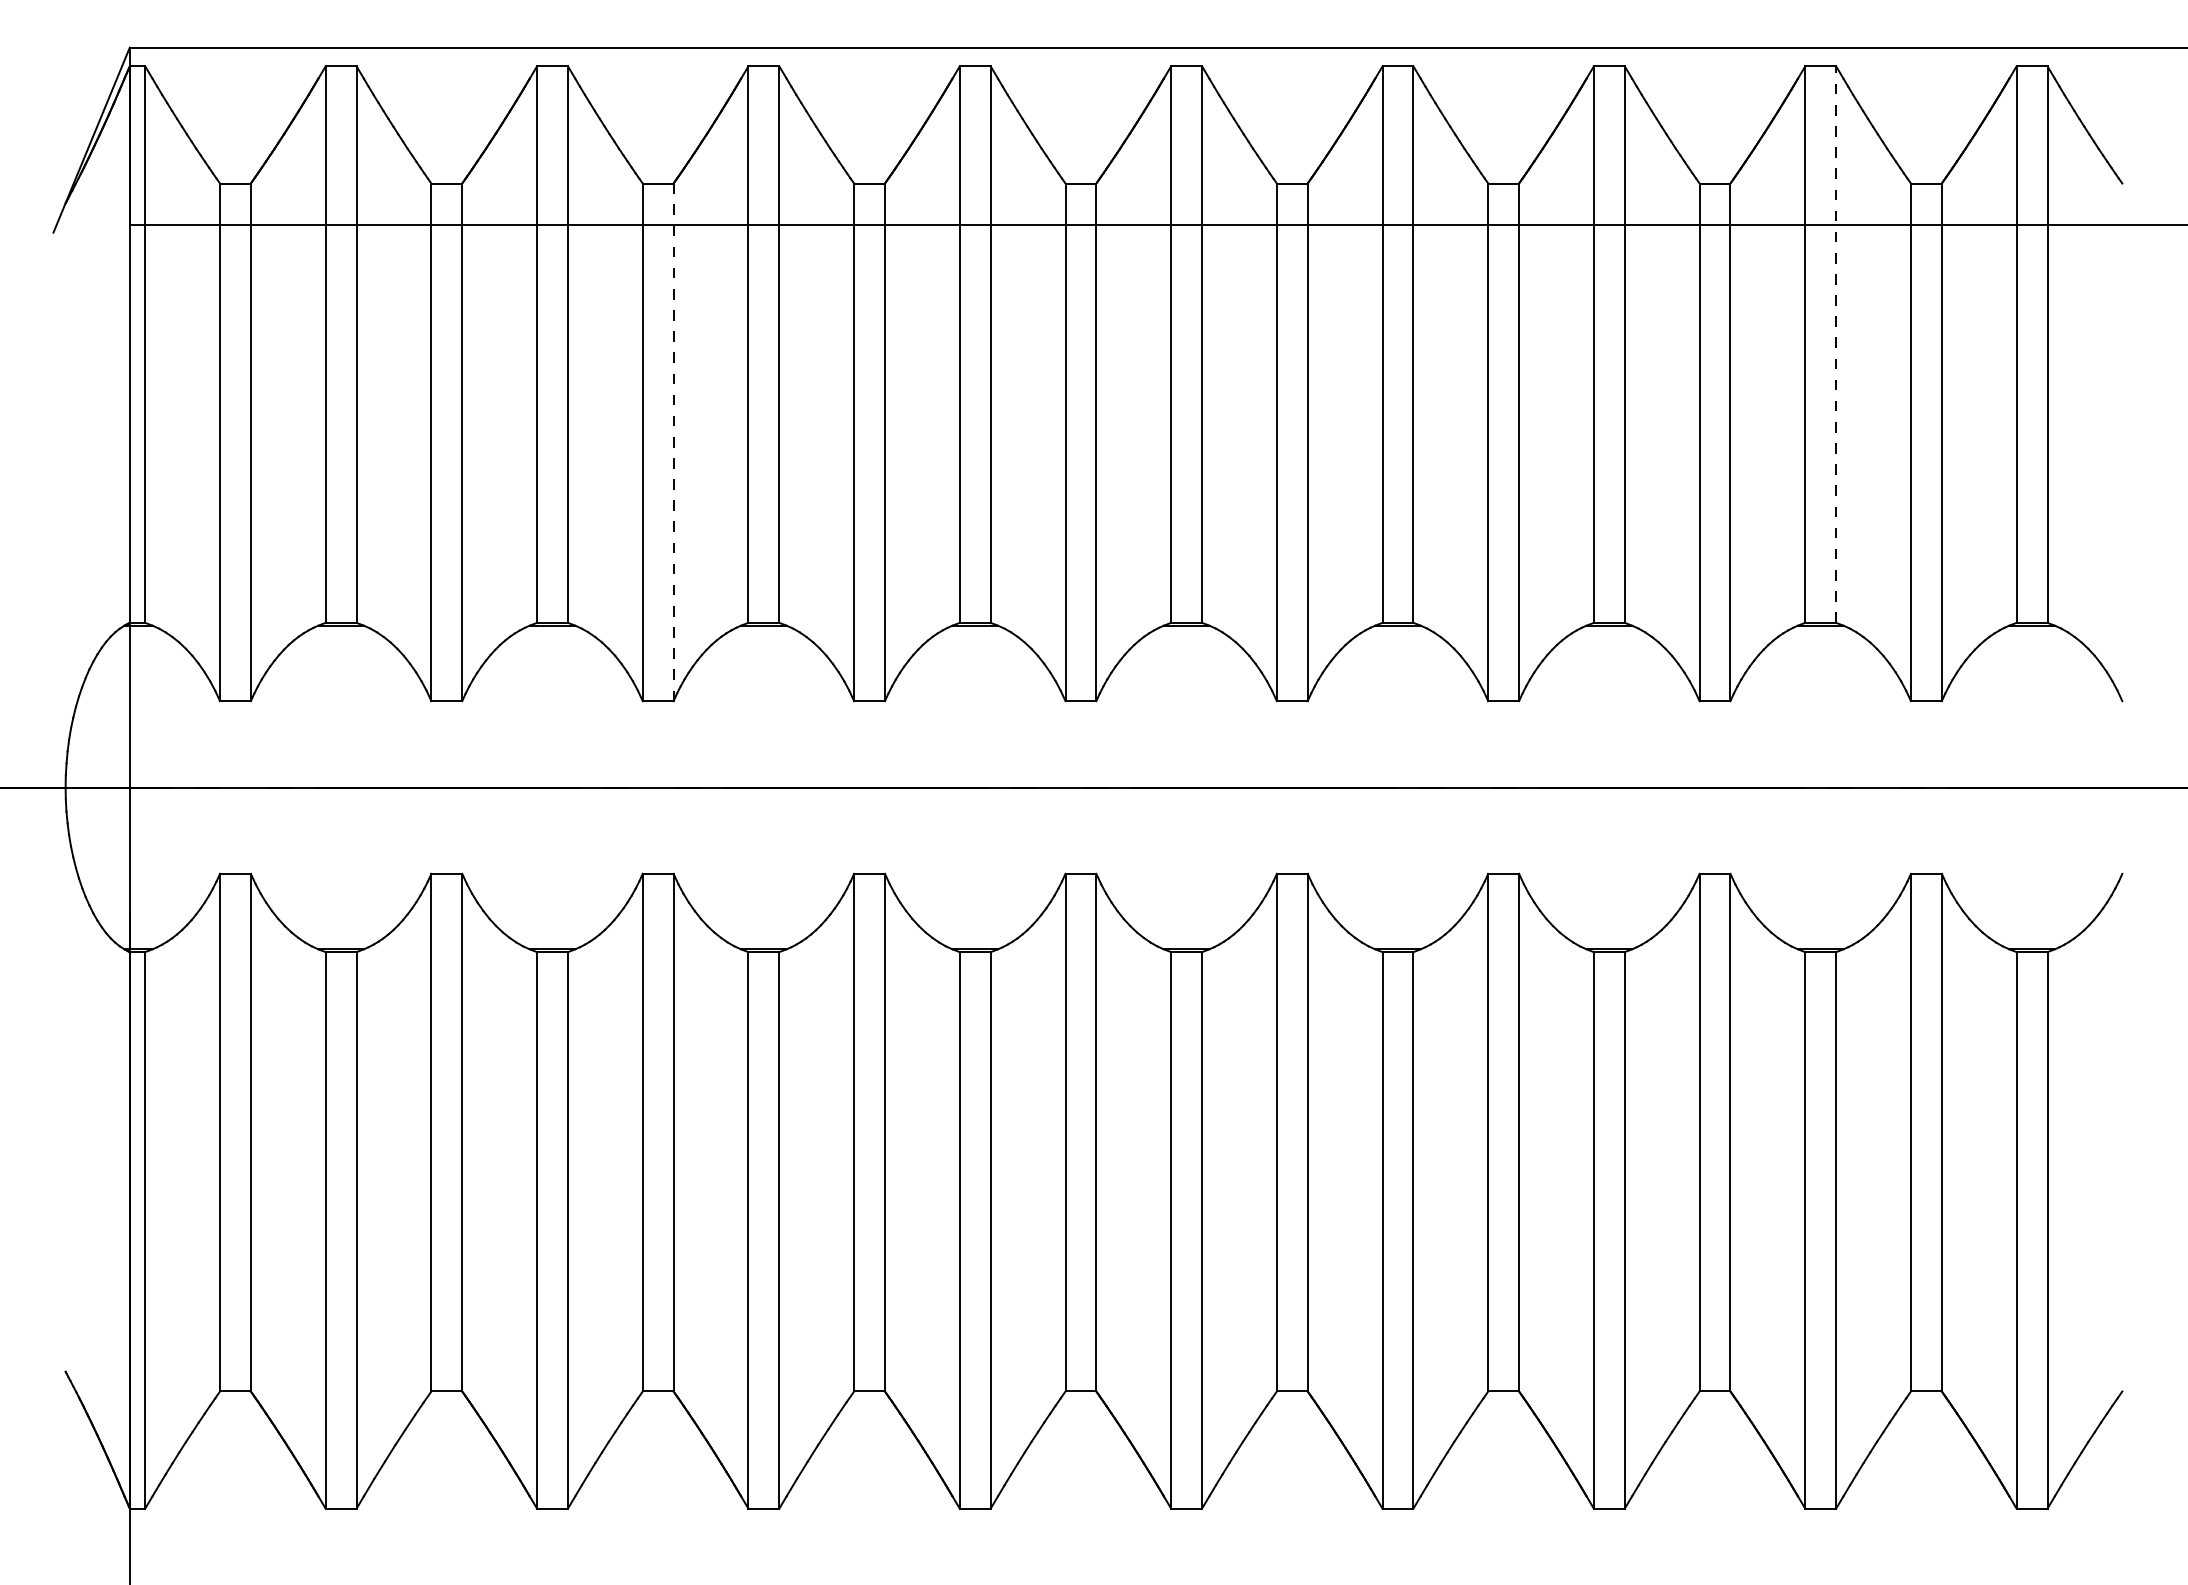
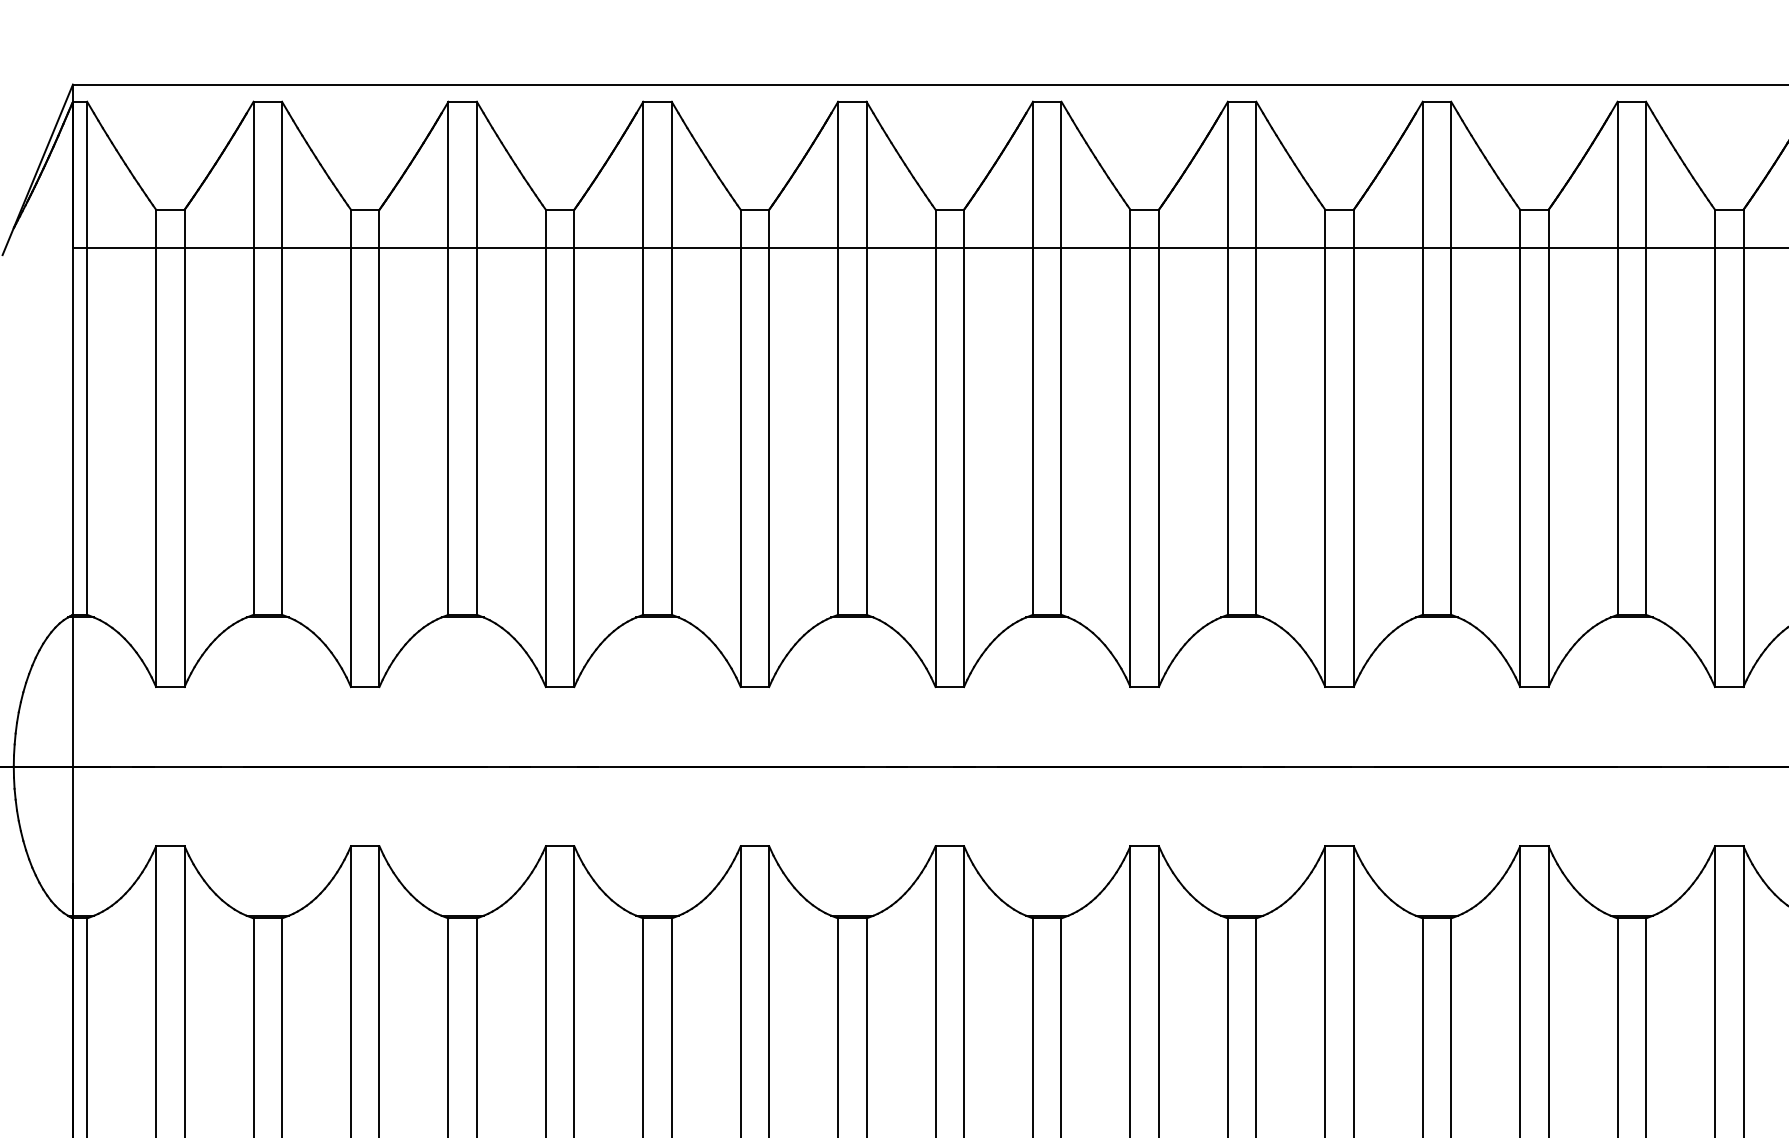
line: (1836, 344) -> (1646, 358), dashed -> solid
line: (673, 442) -> (574, 448), dashed -> solid

